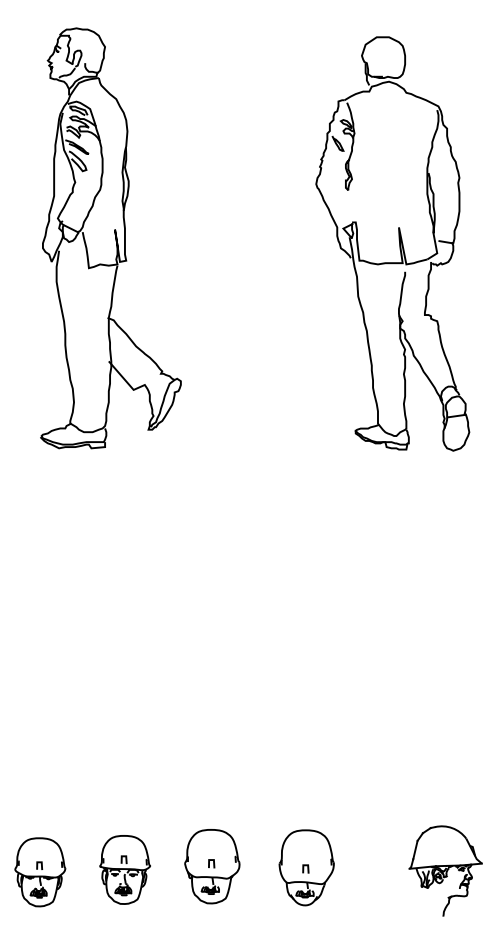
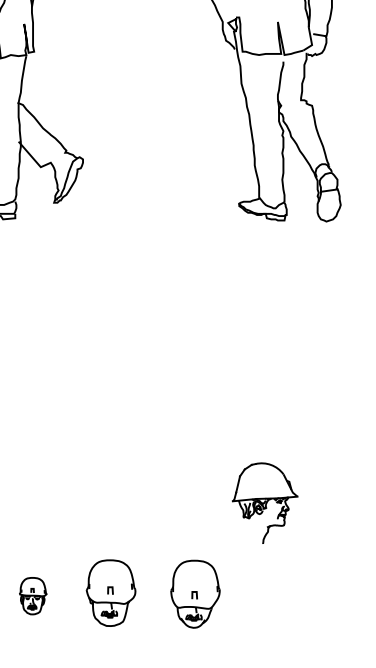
part: (124, 869) -> (32, 595), size x0.6
part: (445, 870) -> (264, 502), moved

